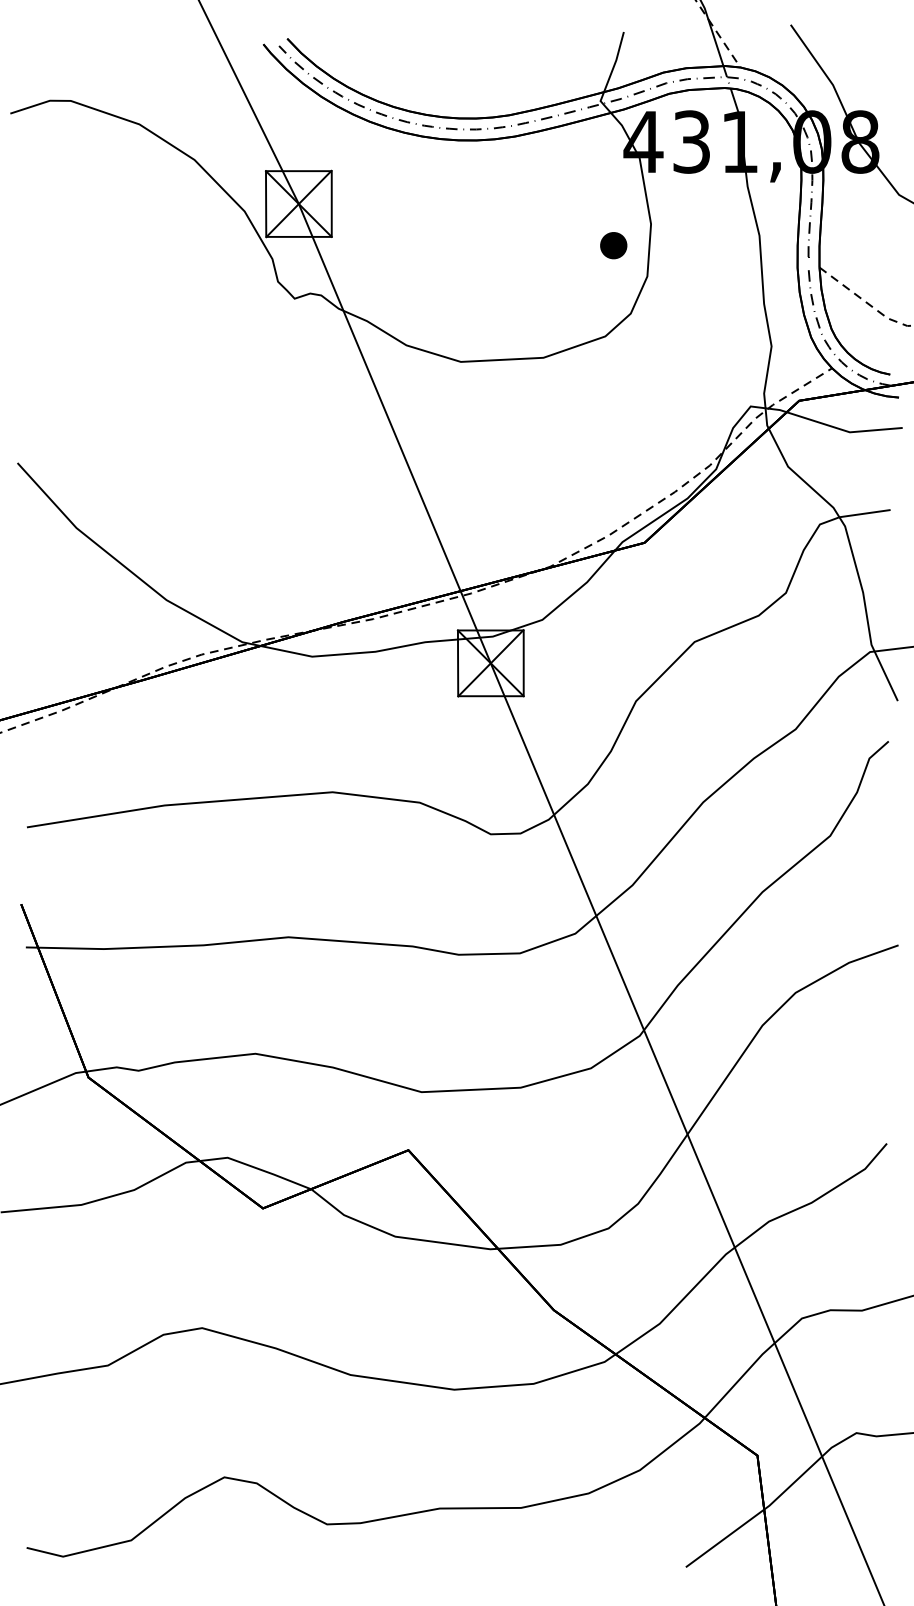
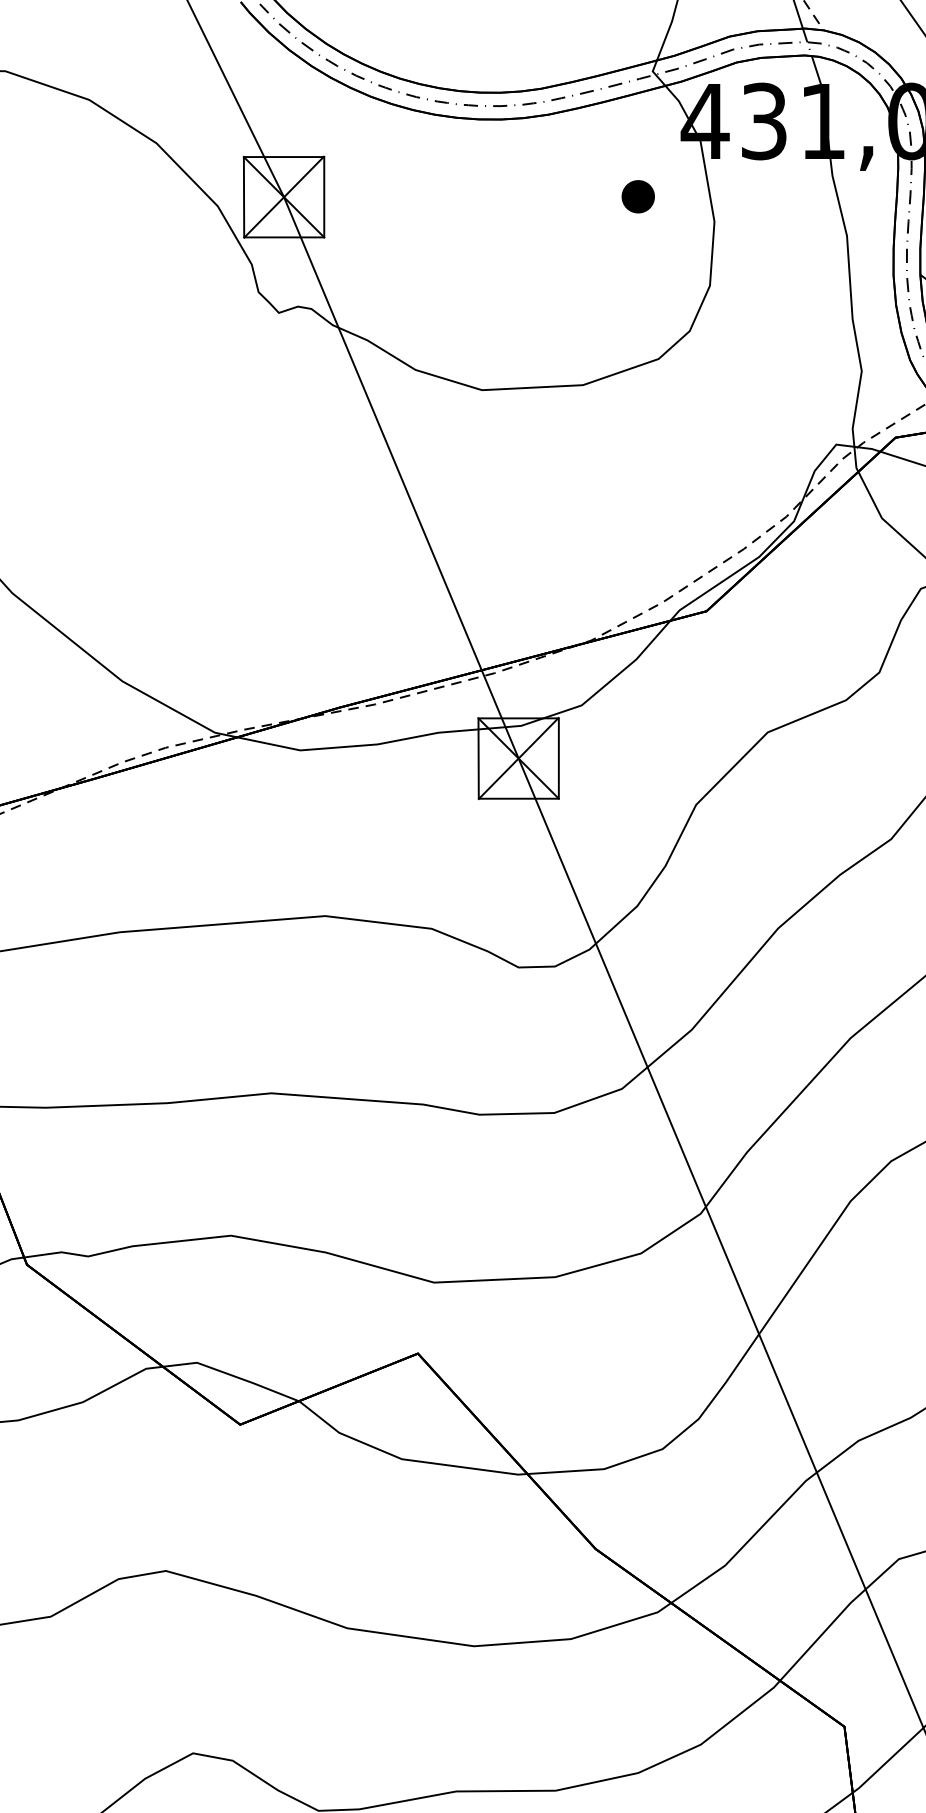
part: (613, 245) -> (638, 196), moved

